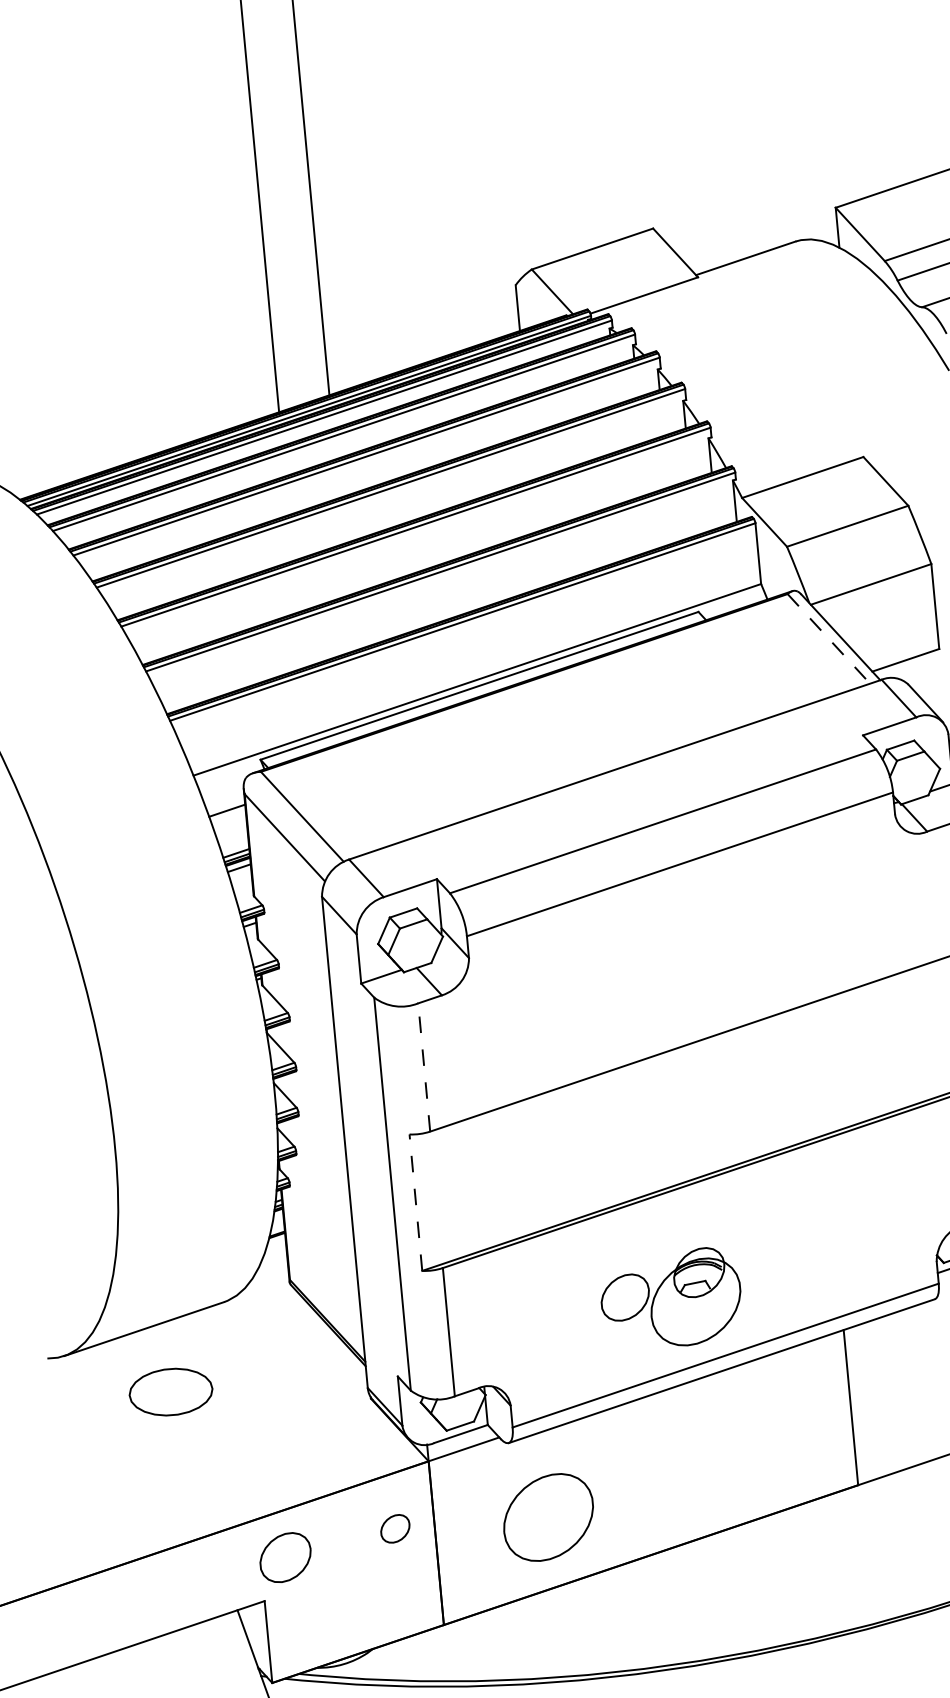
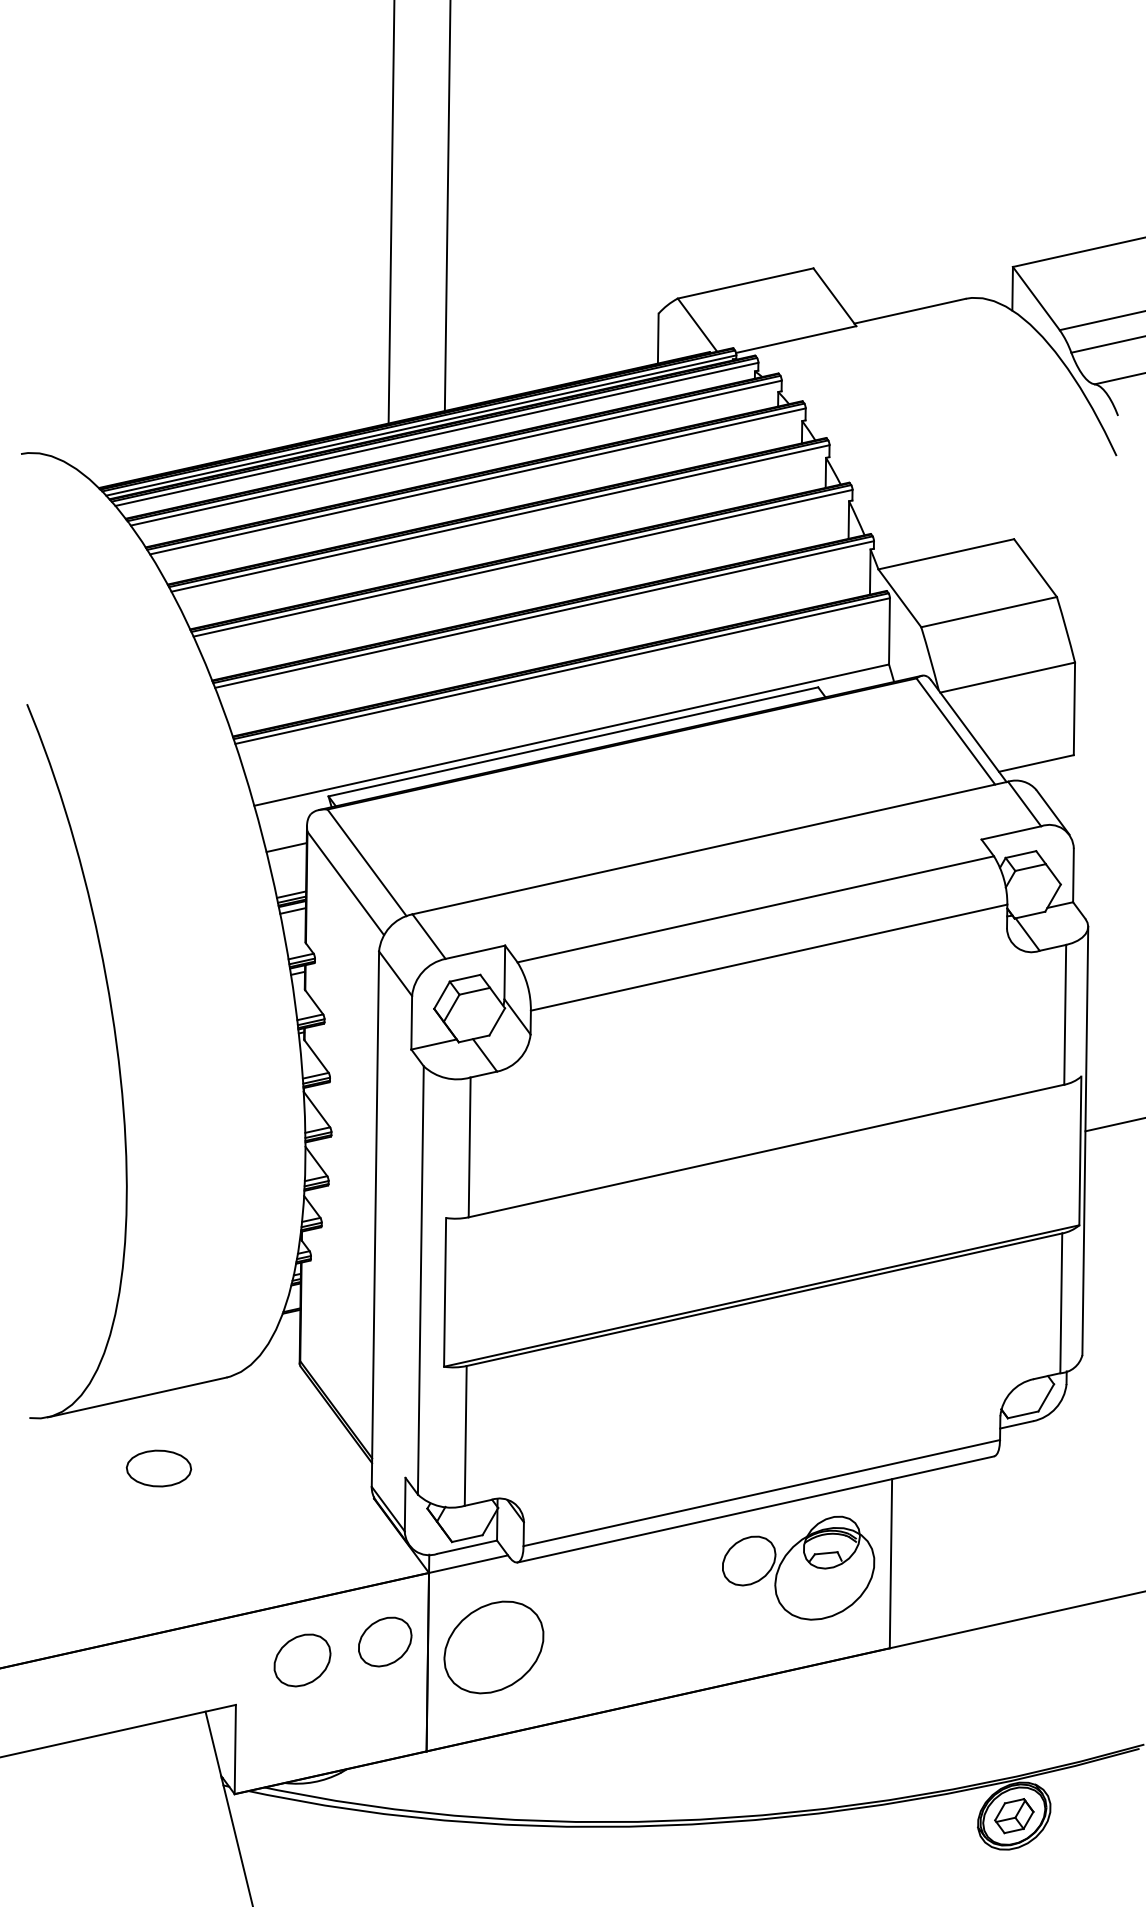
line: (829, 638) -> (956, 731), dashed -> solid
line: (424, 1067) -> (469, 1147), dashed -> solid
line: (416, 1201) -> (445, 1291), dashed -> solid
part: (671, 1298) -> (798, 1567), moved
part: (170, 1392) -> (158, 1468), size x0.71
part: (548, 1517) -> (493, 1647), moved
part: (395, 1528) -> (385, 1641), size x1.67
part: (285, 1557) -> (302, 1660), moved

